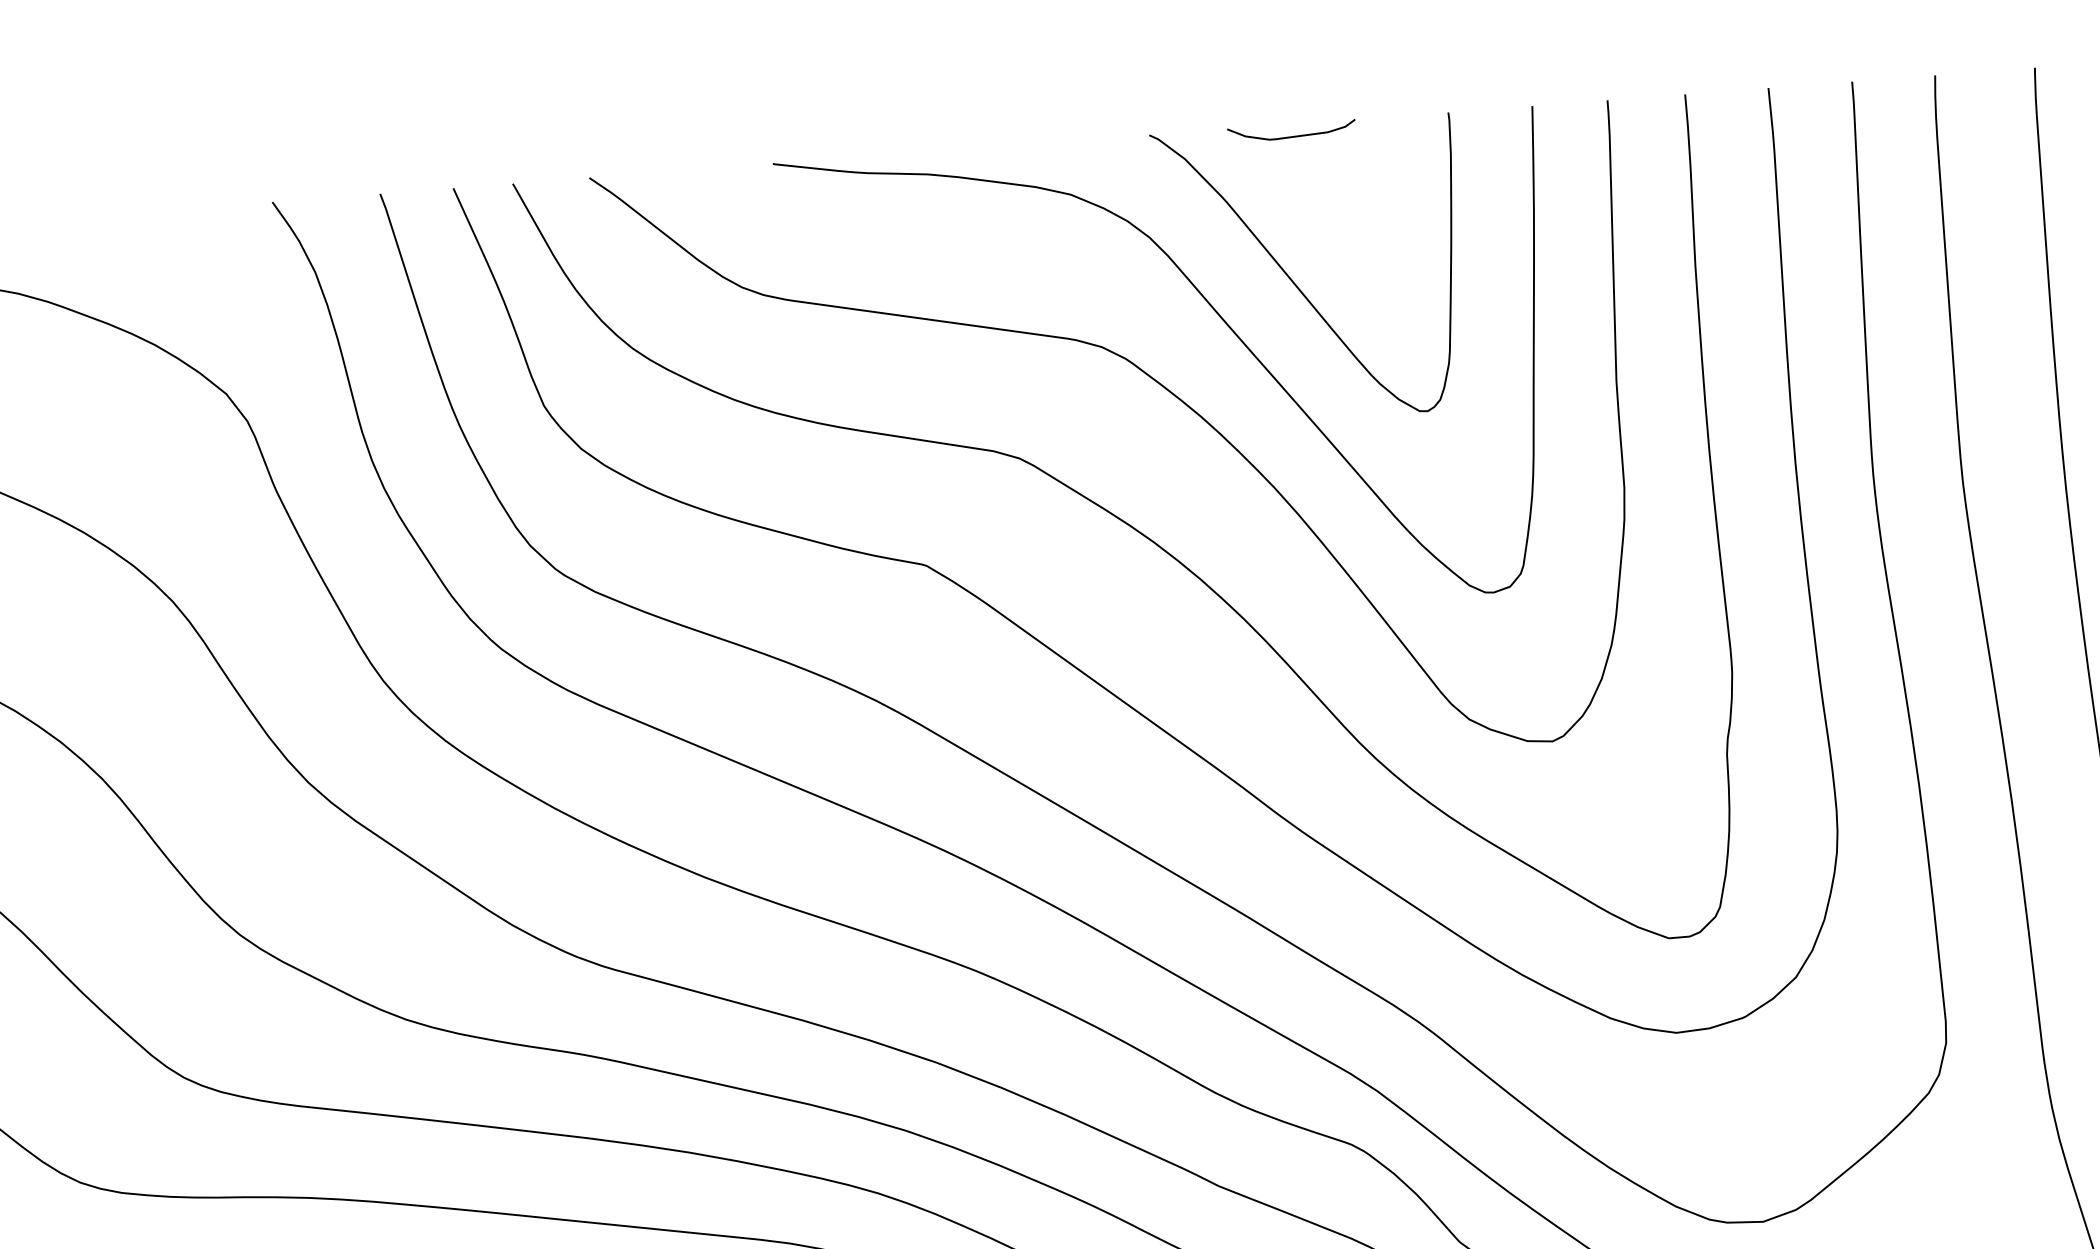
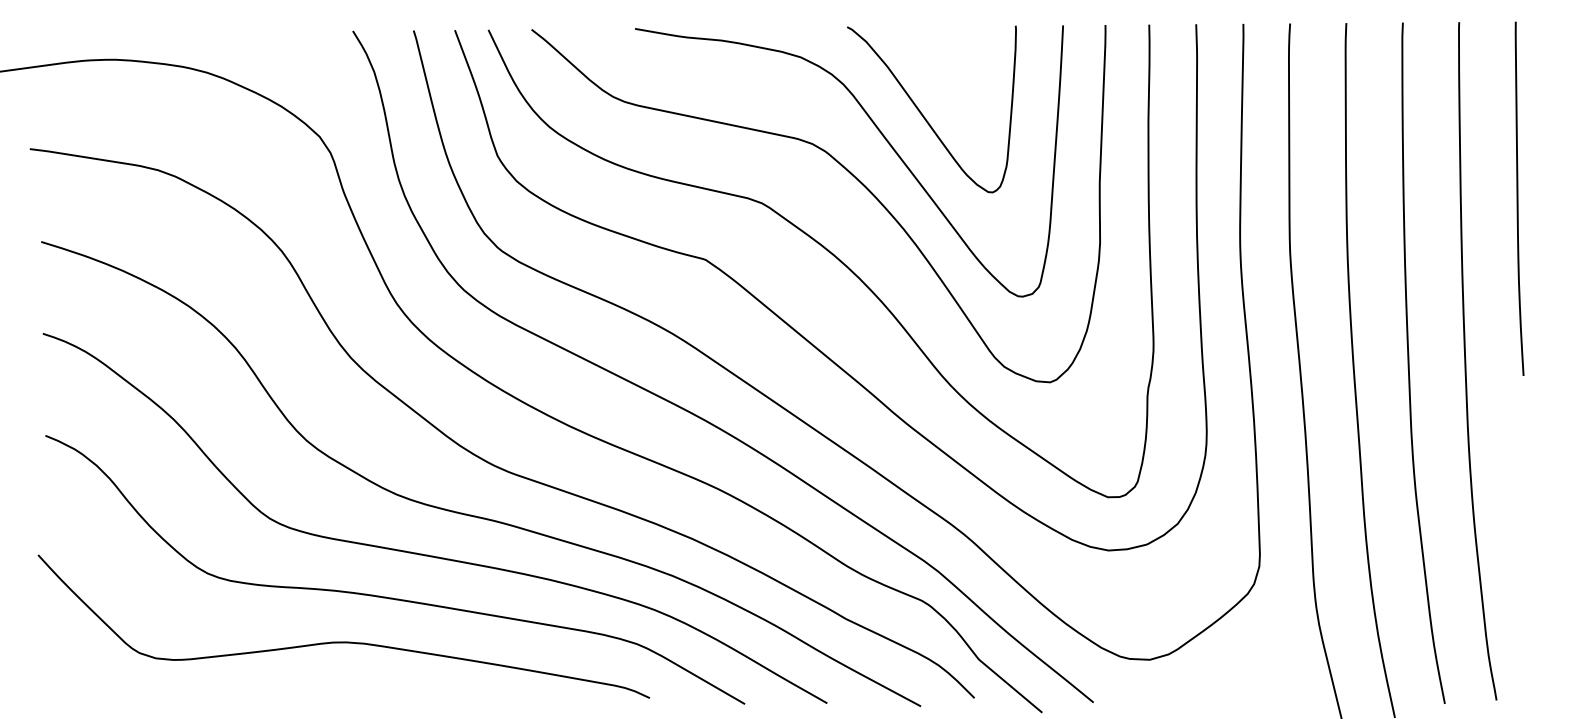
curve: (1292, 135) -> (927, 32), removed

